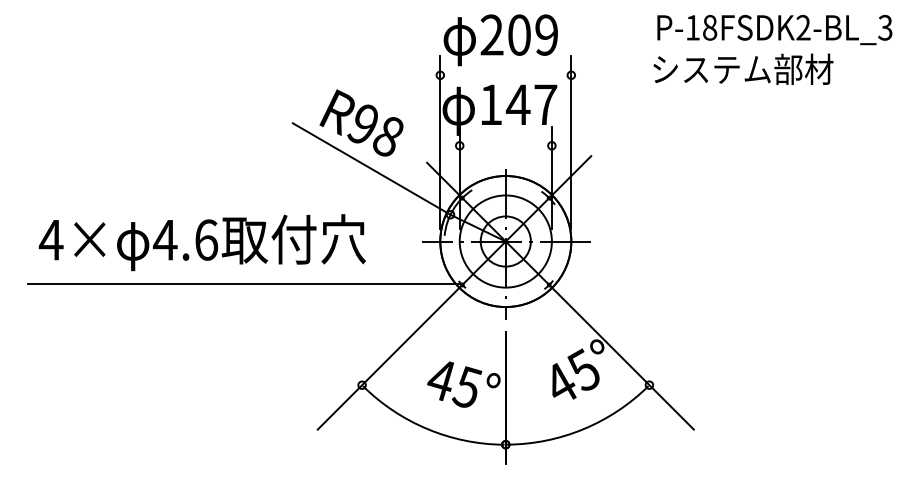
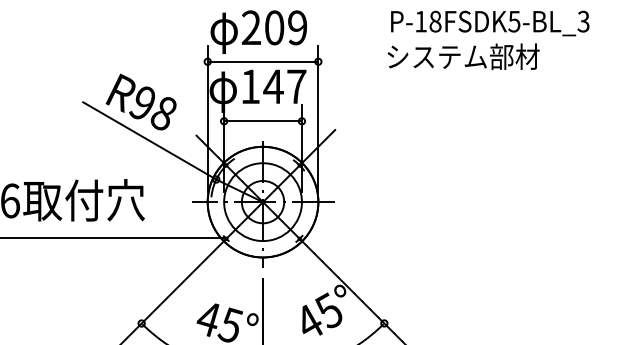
text: (803, 27) -> (514, 21), P-18FSDK2-BL_3 -> P-18FSDK5-BL_3
line: (505, 75) -> (262, 61), added
line: (505, 145) -> (262, 121), added

